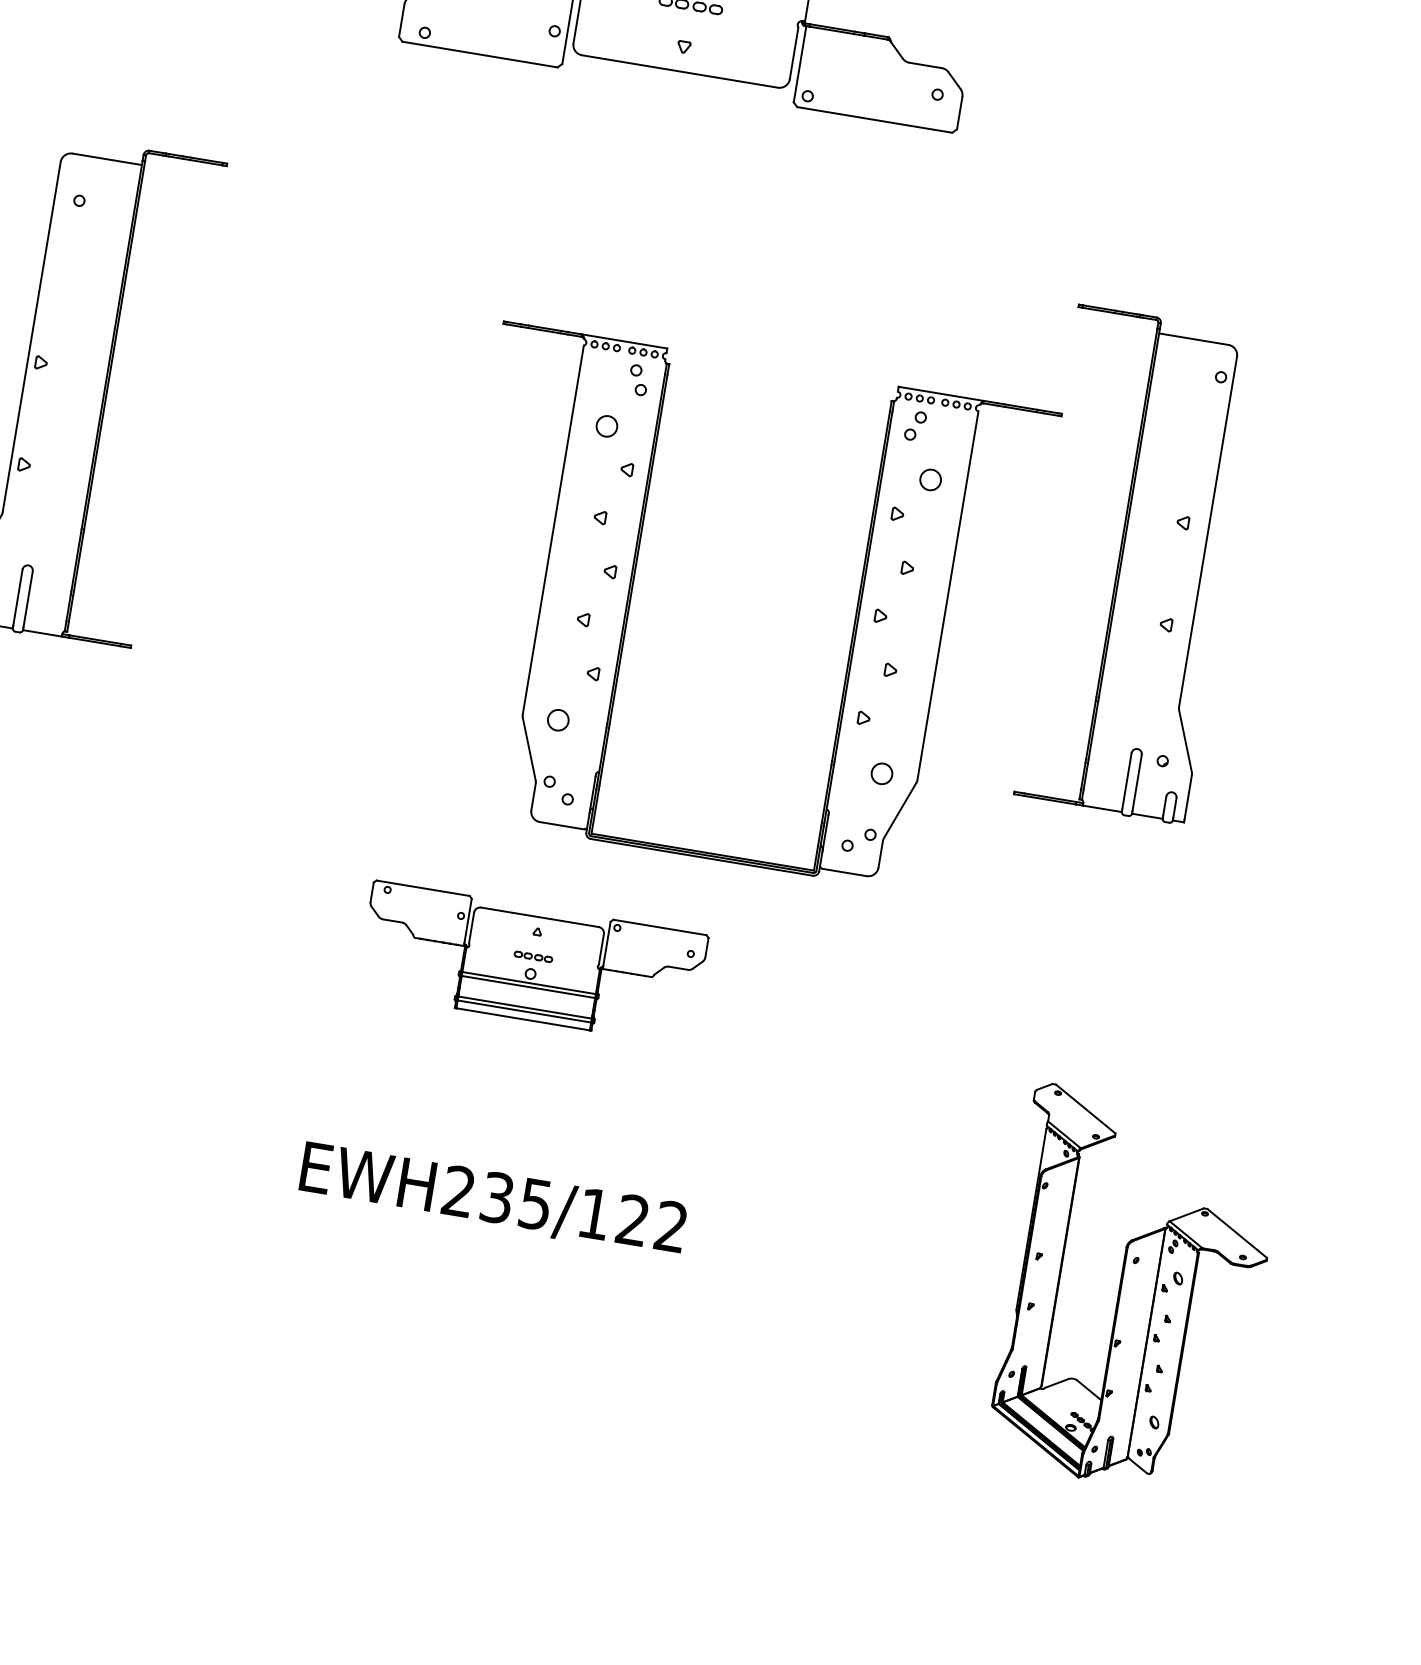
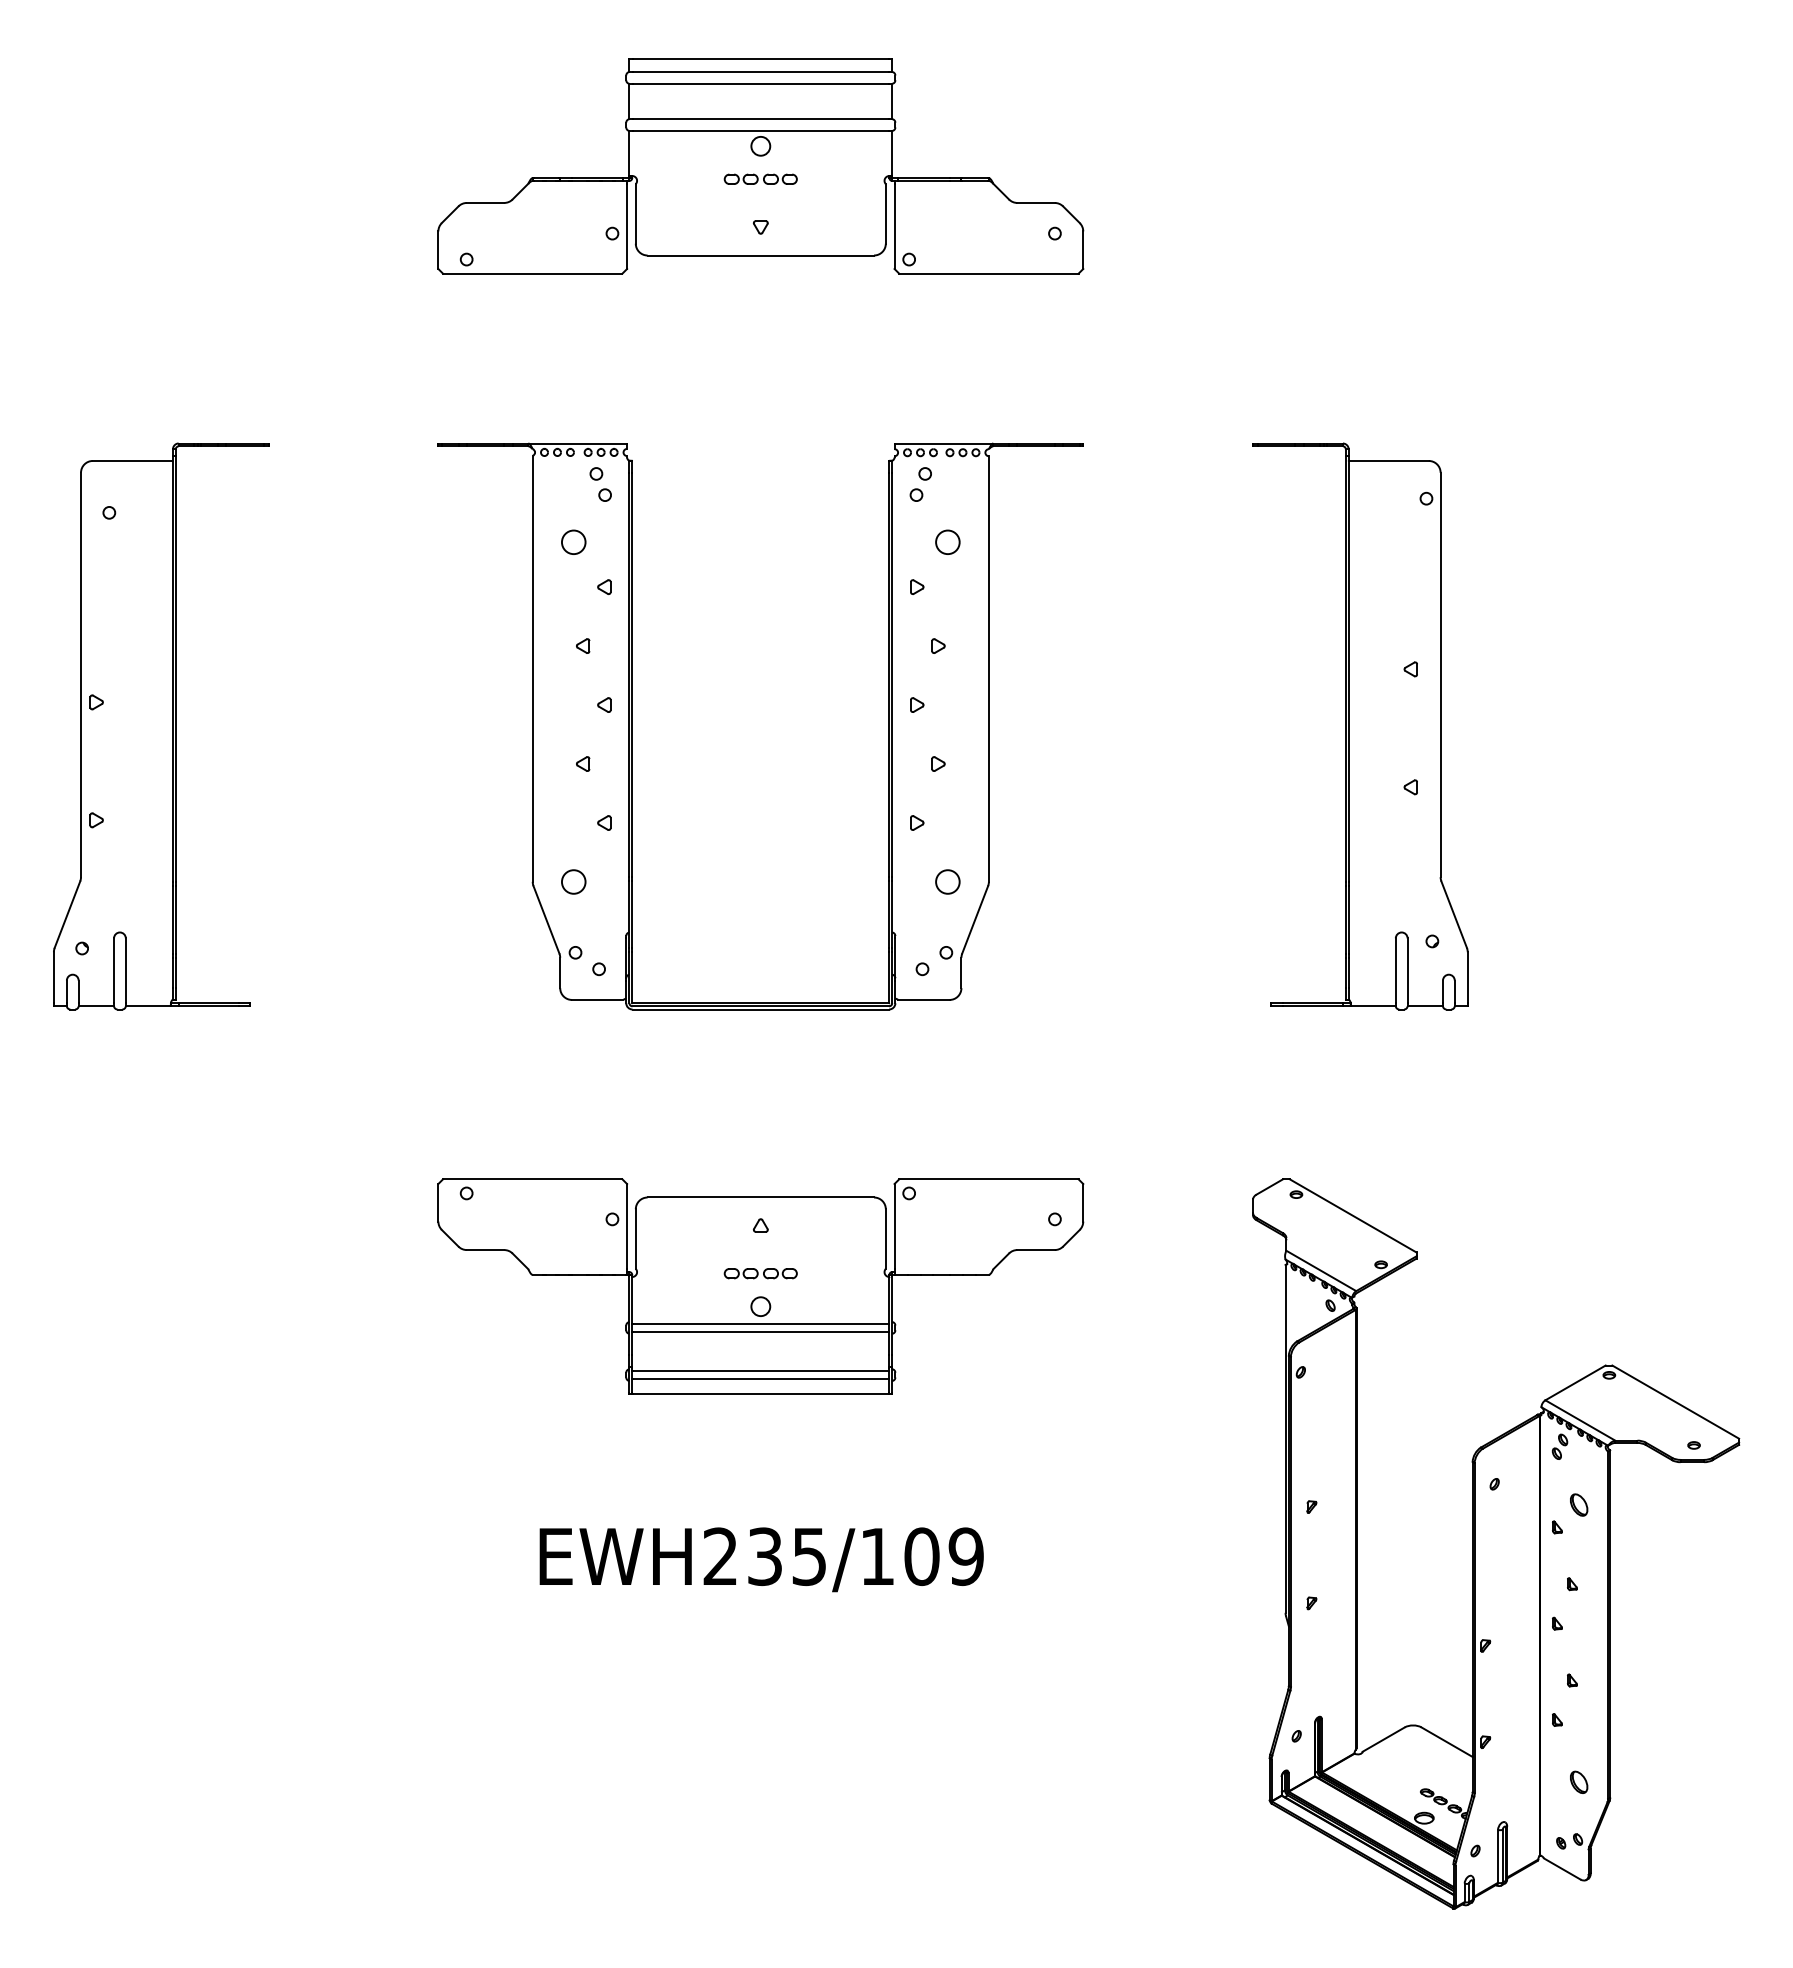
part: (631, 594) -> (632, 726), moved
part: (532, 963) -> (760, 1286), size x1.67
text: (651, 1223) -> (943, 1556), EWH235/122 -> EWH235/109
part: (1132, 1291) -> (1496, 1543), size x1.67

